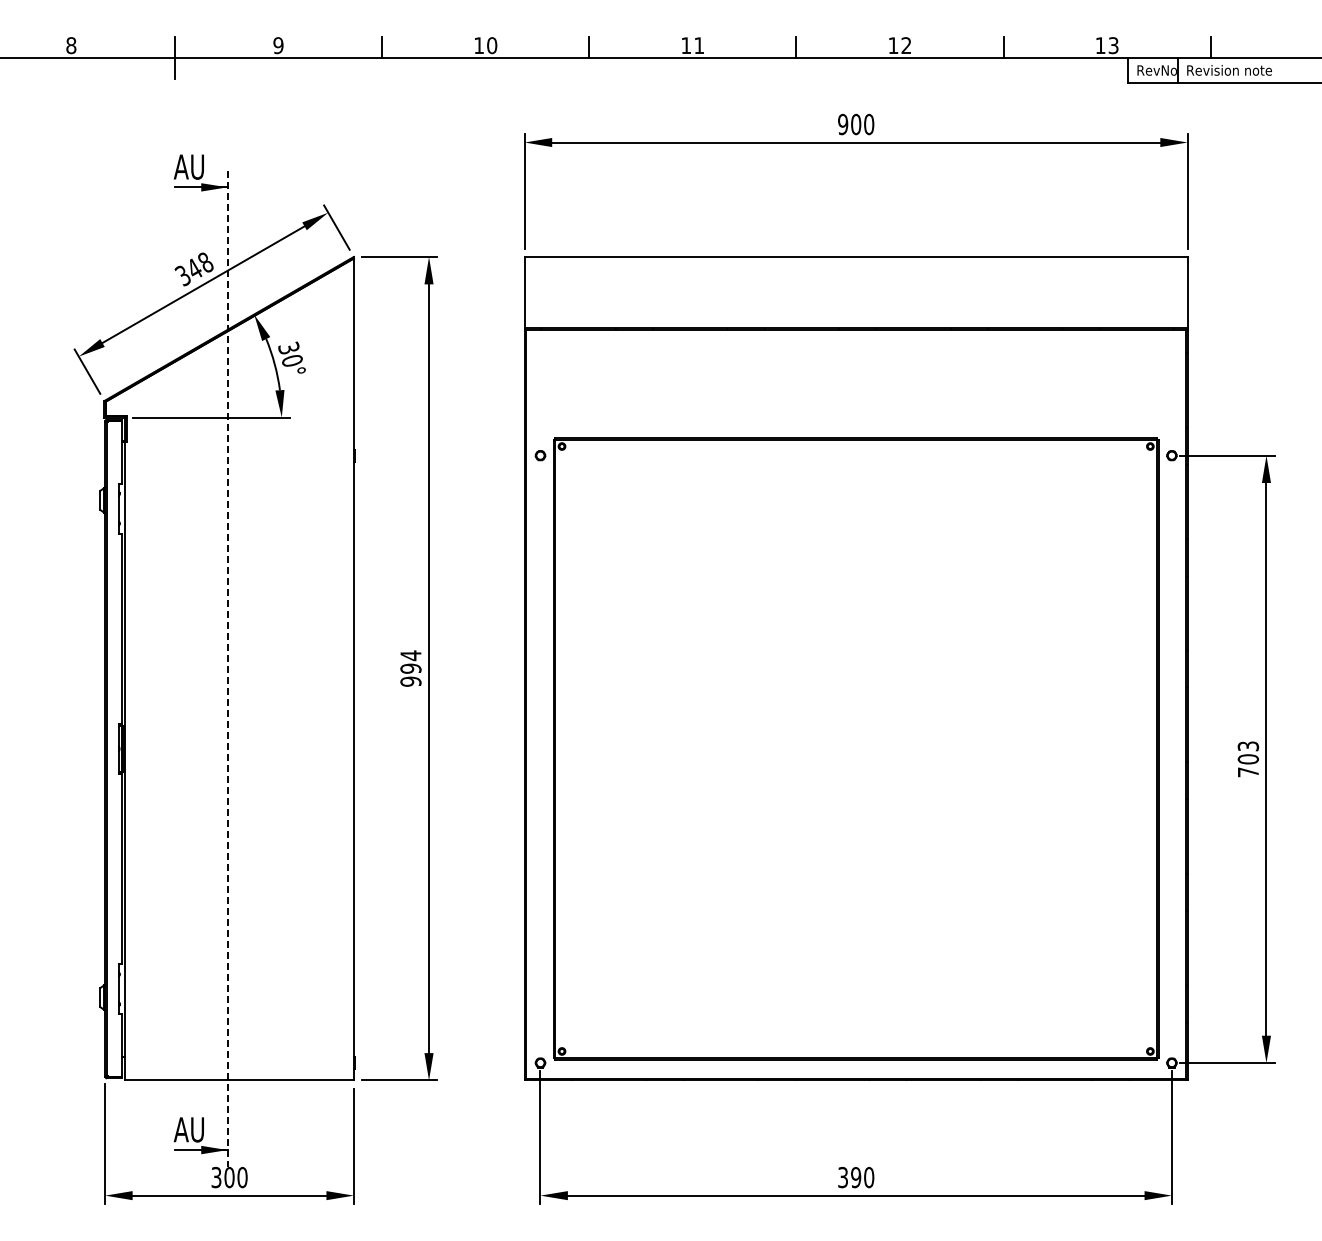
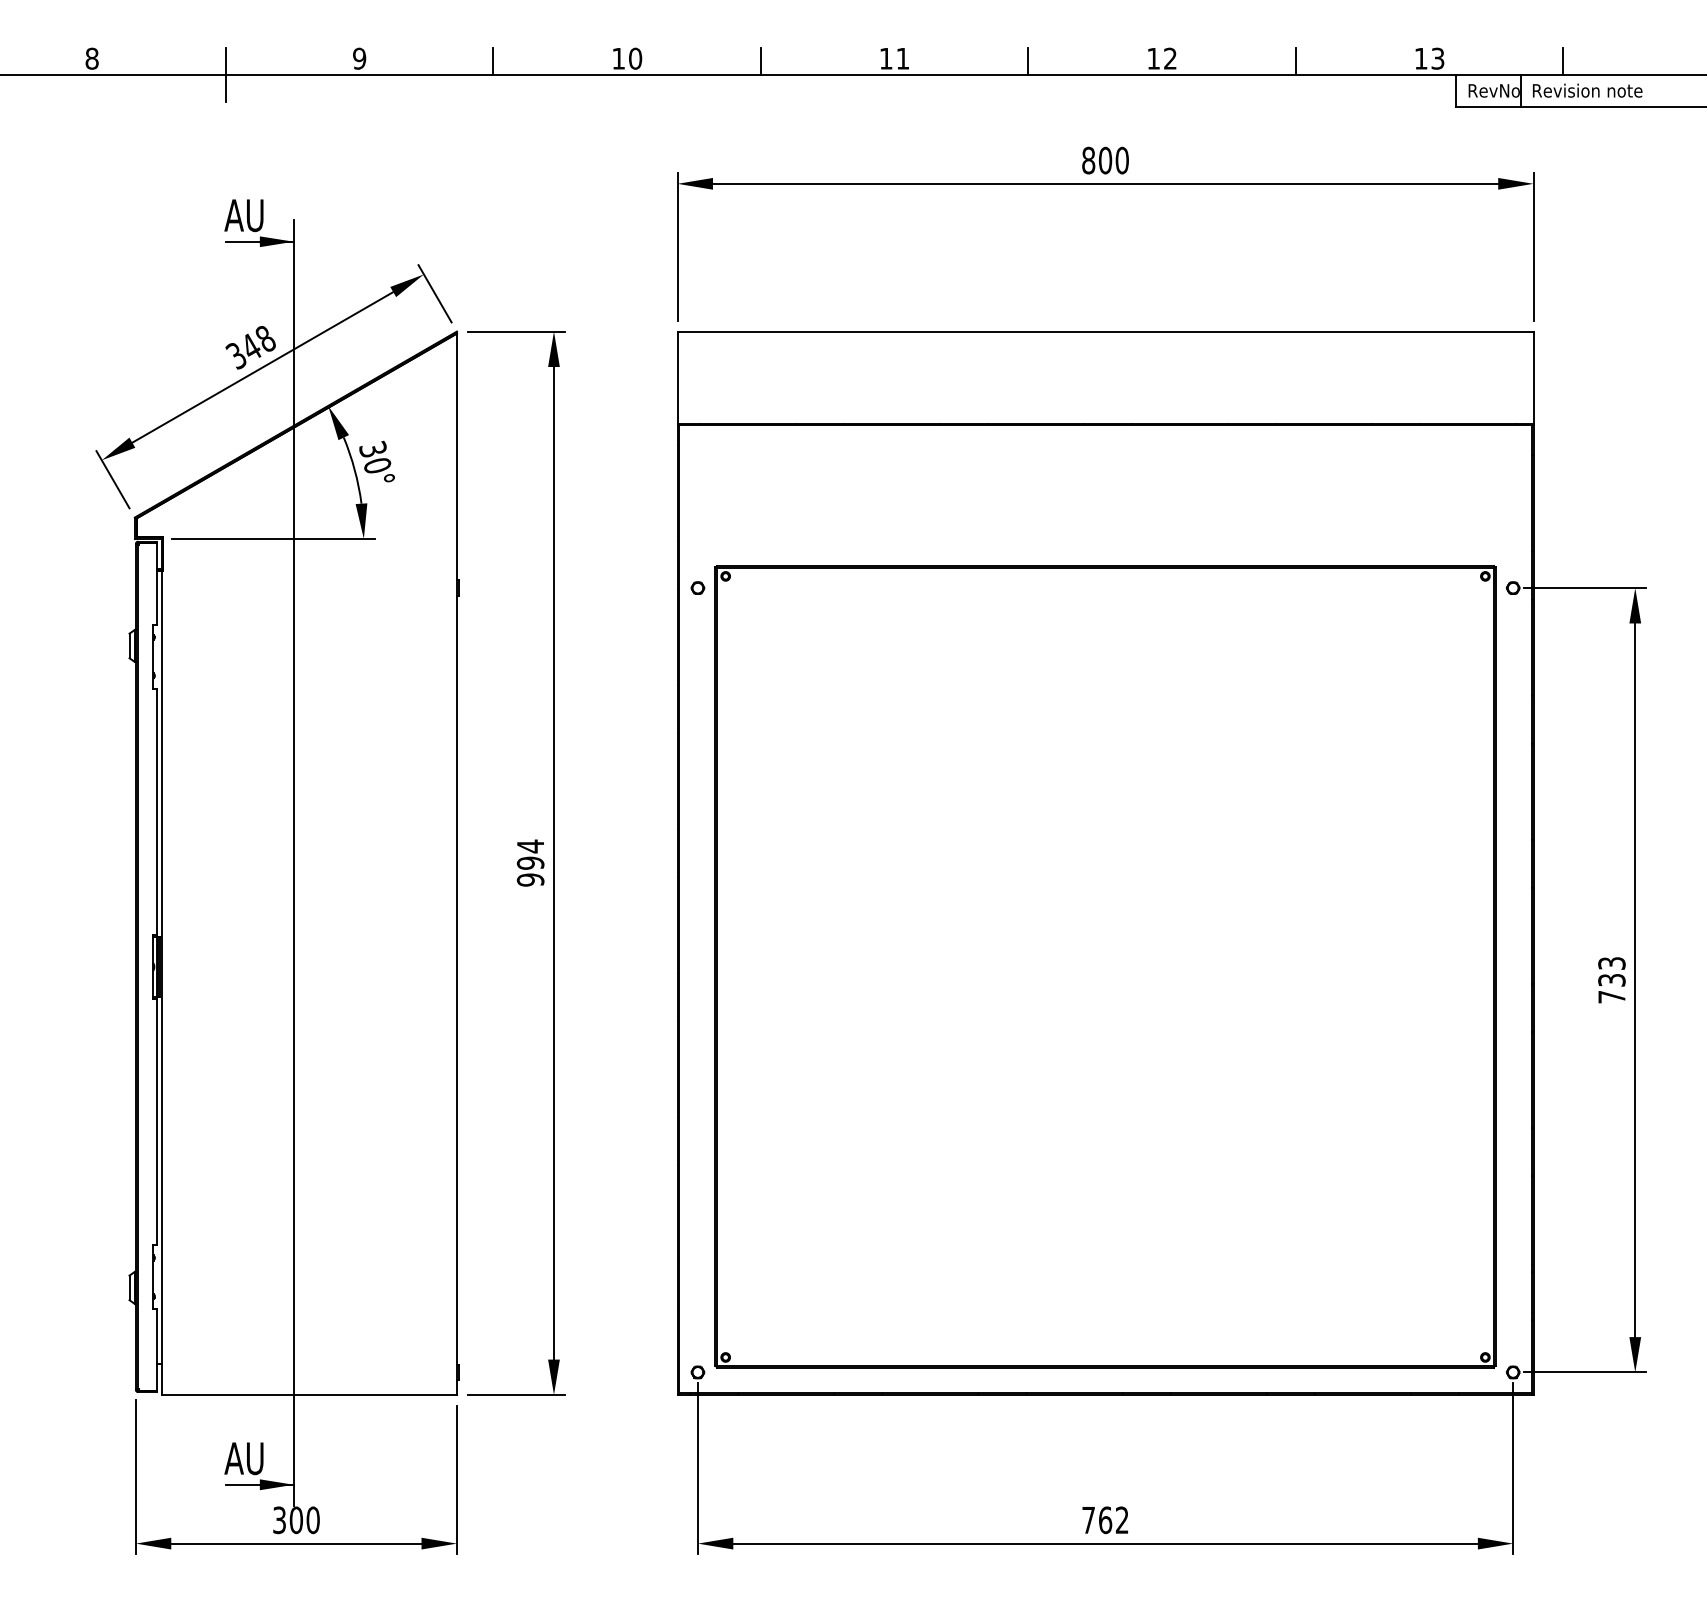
text: (843, 124) -> (1089, 160), 900 -> 800
line: (227, 668) -> (293, 862), dashed -> solid
text: (1248, 759) -> (1612, 980), 703 -> 733
text: (856, 1177) -> (1105, 1520), 390 -> 762

